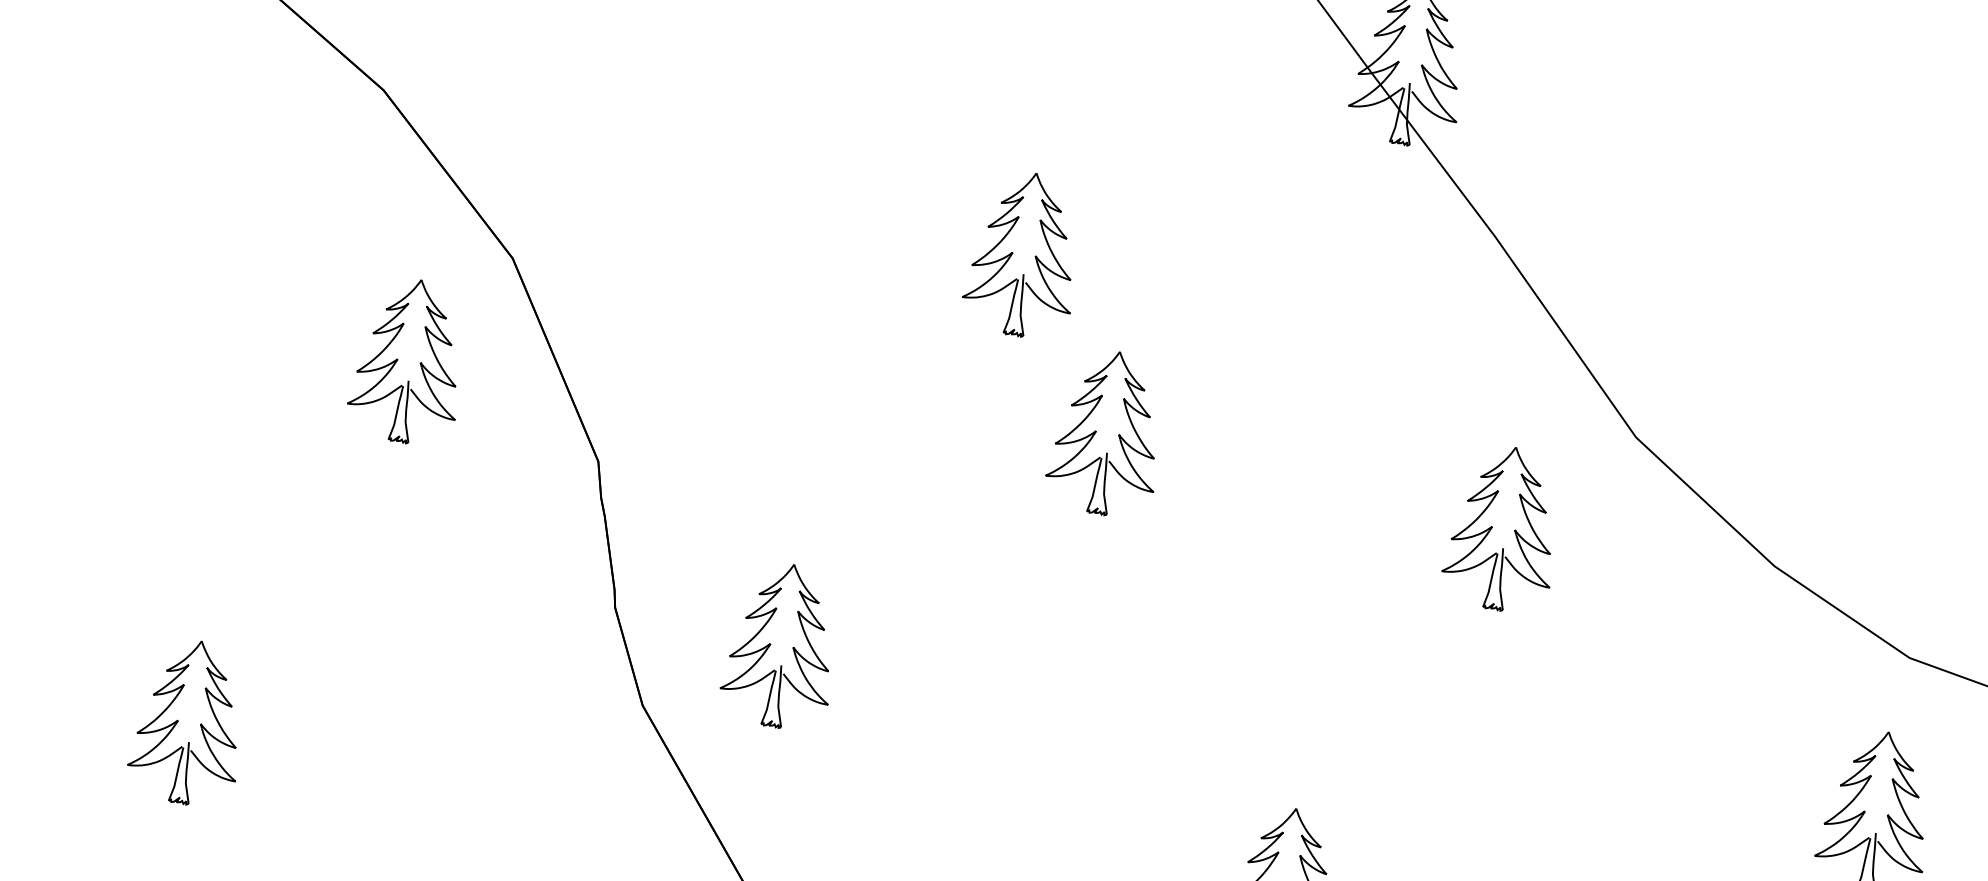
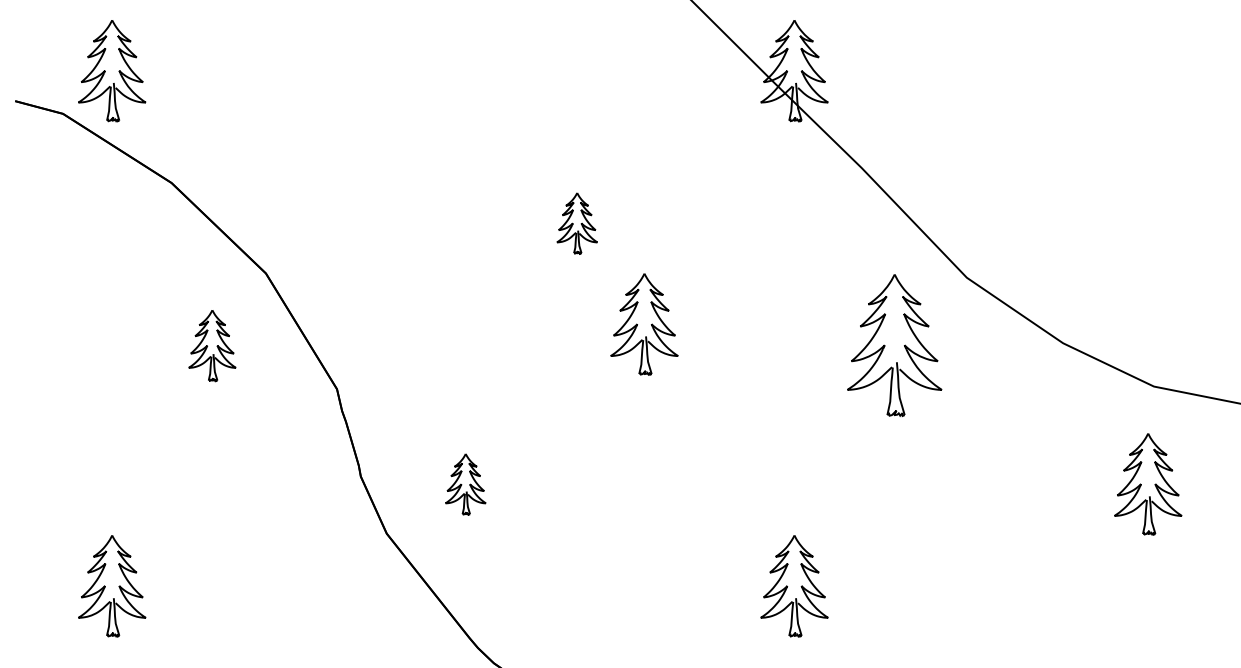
part: (1024, 254) -> (577, 223), size x0.6
part: (409, 360) -> (212, 345), size x0.7
part: (1503, 528) -> (894, 345), size x1.4
part: (781, 646) -> (465, 484), size x0.6

